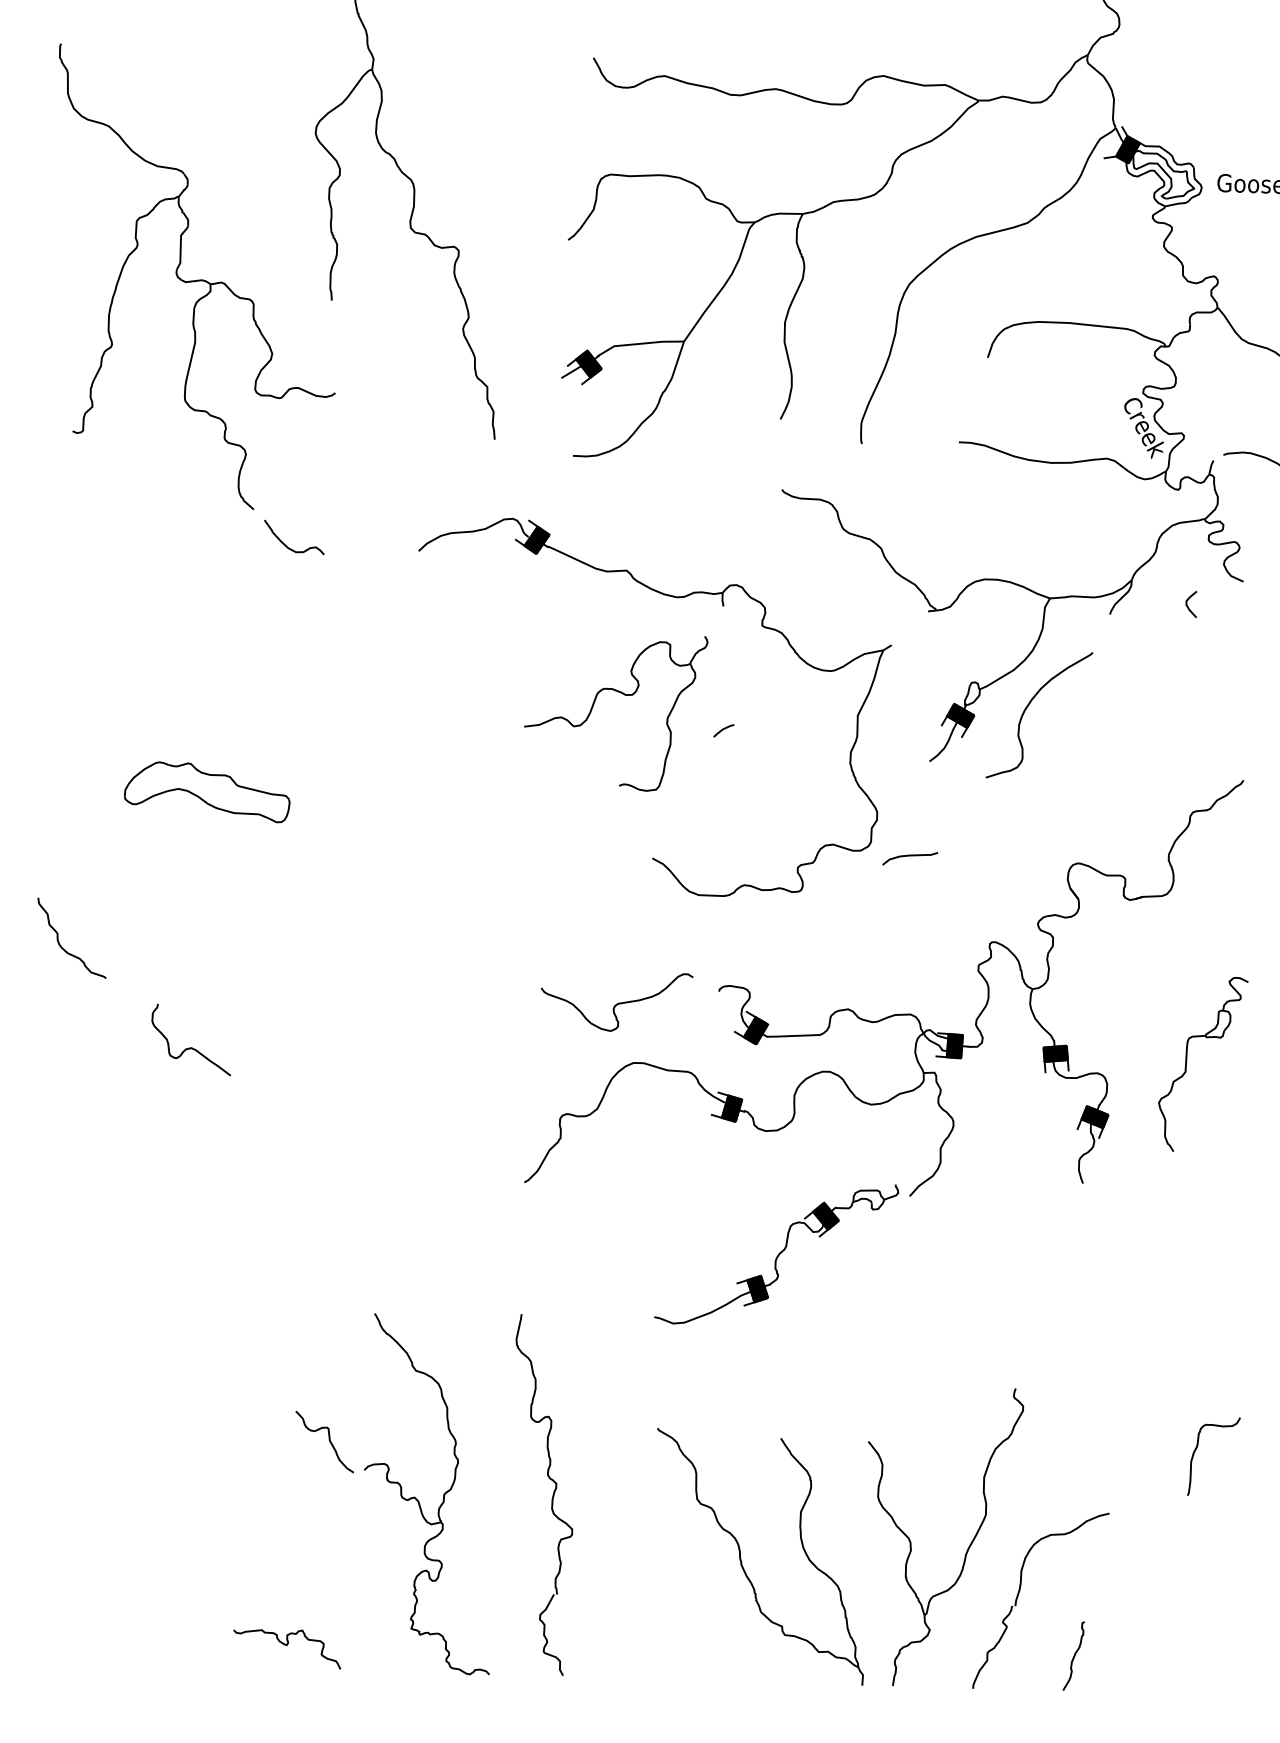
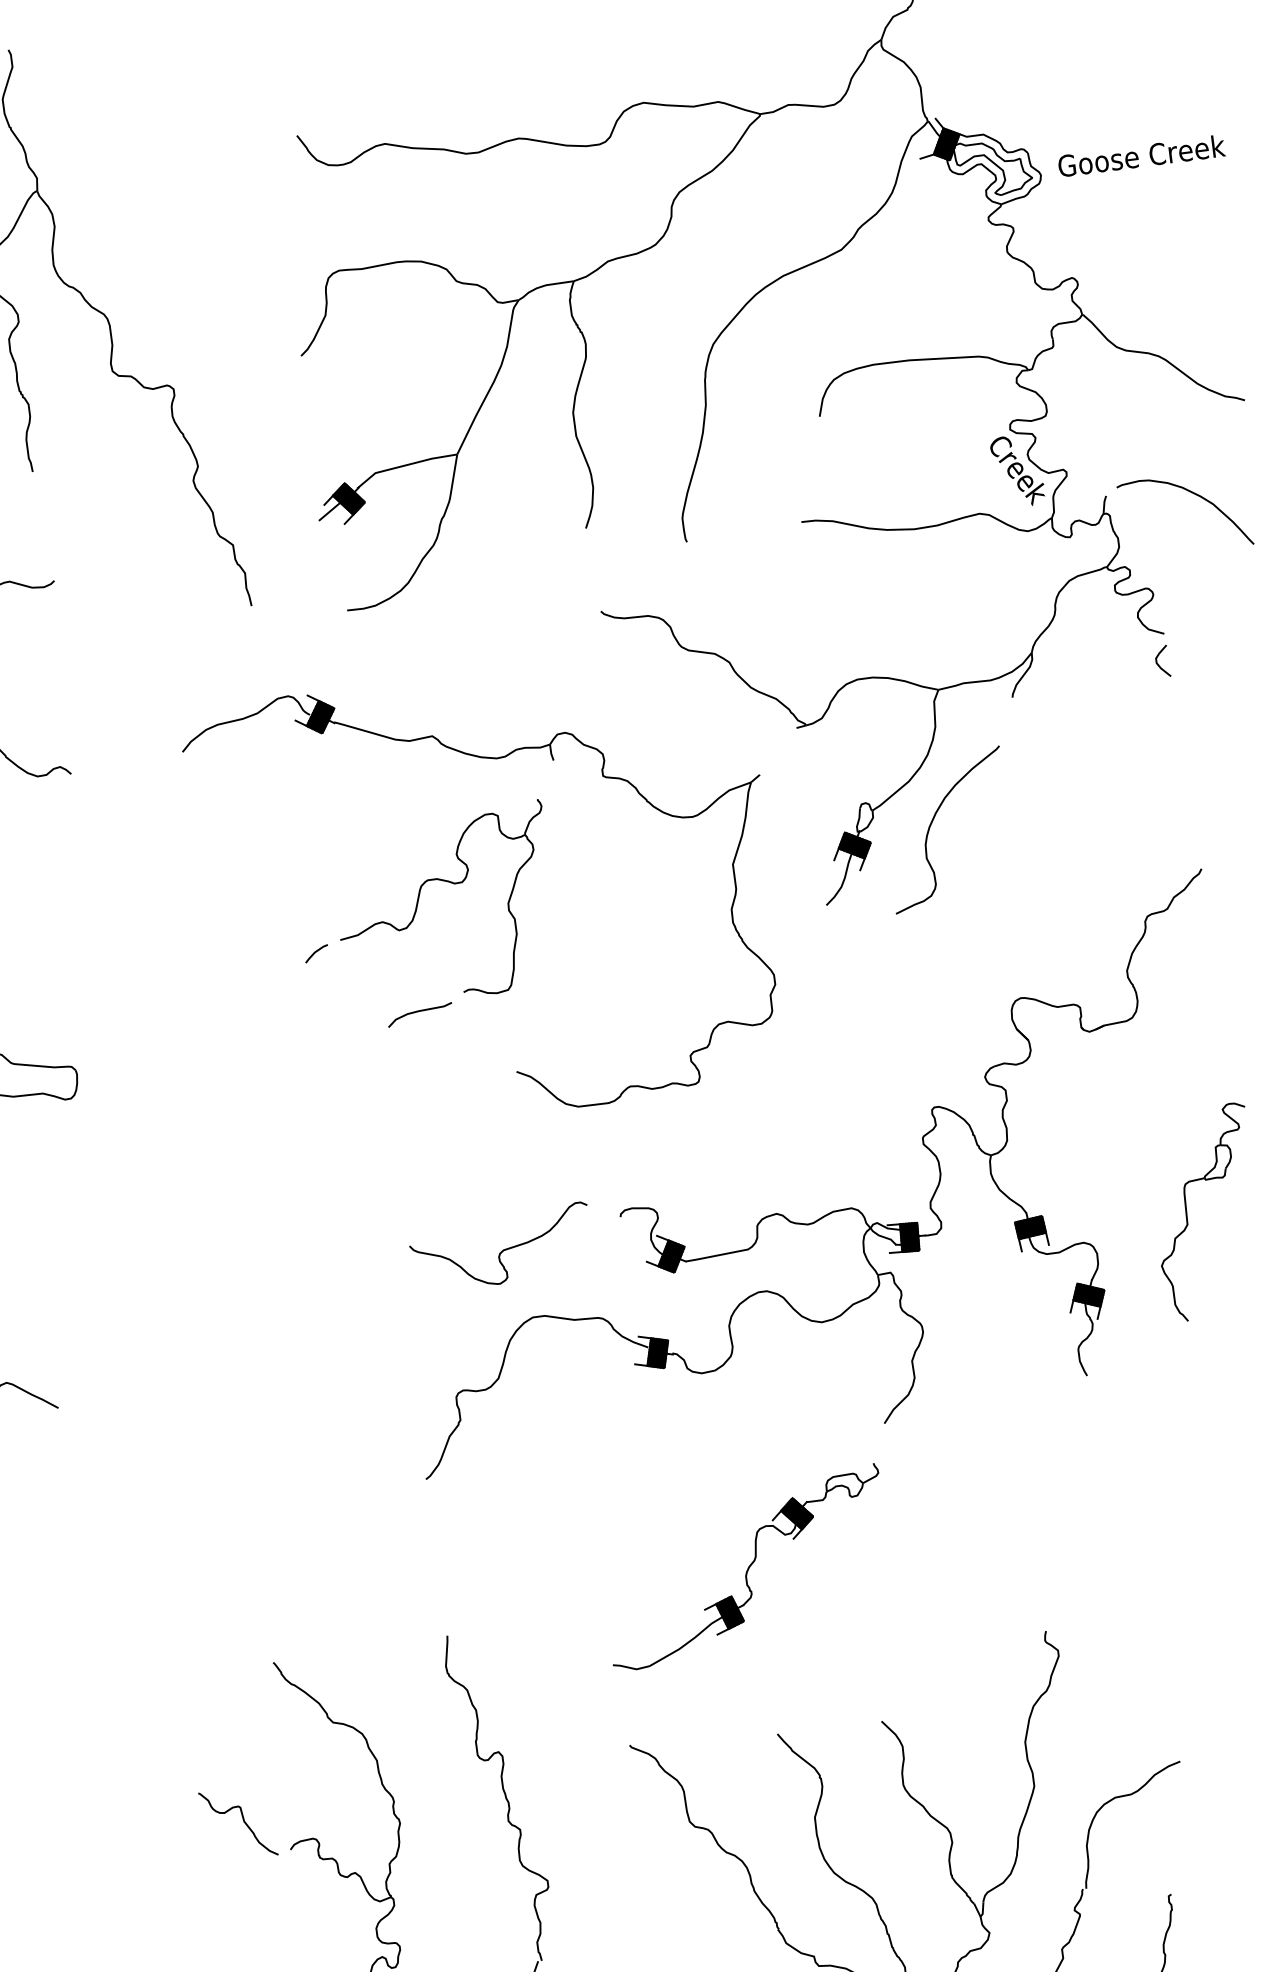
curve: (1188, 606) -> (1159, 664), moved
line: (723, 730) -> (316, 953), moved
curve: (910, 856) -> (419, 1012), moved
part: (776, 1254) -> (745, 1568), moved

